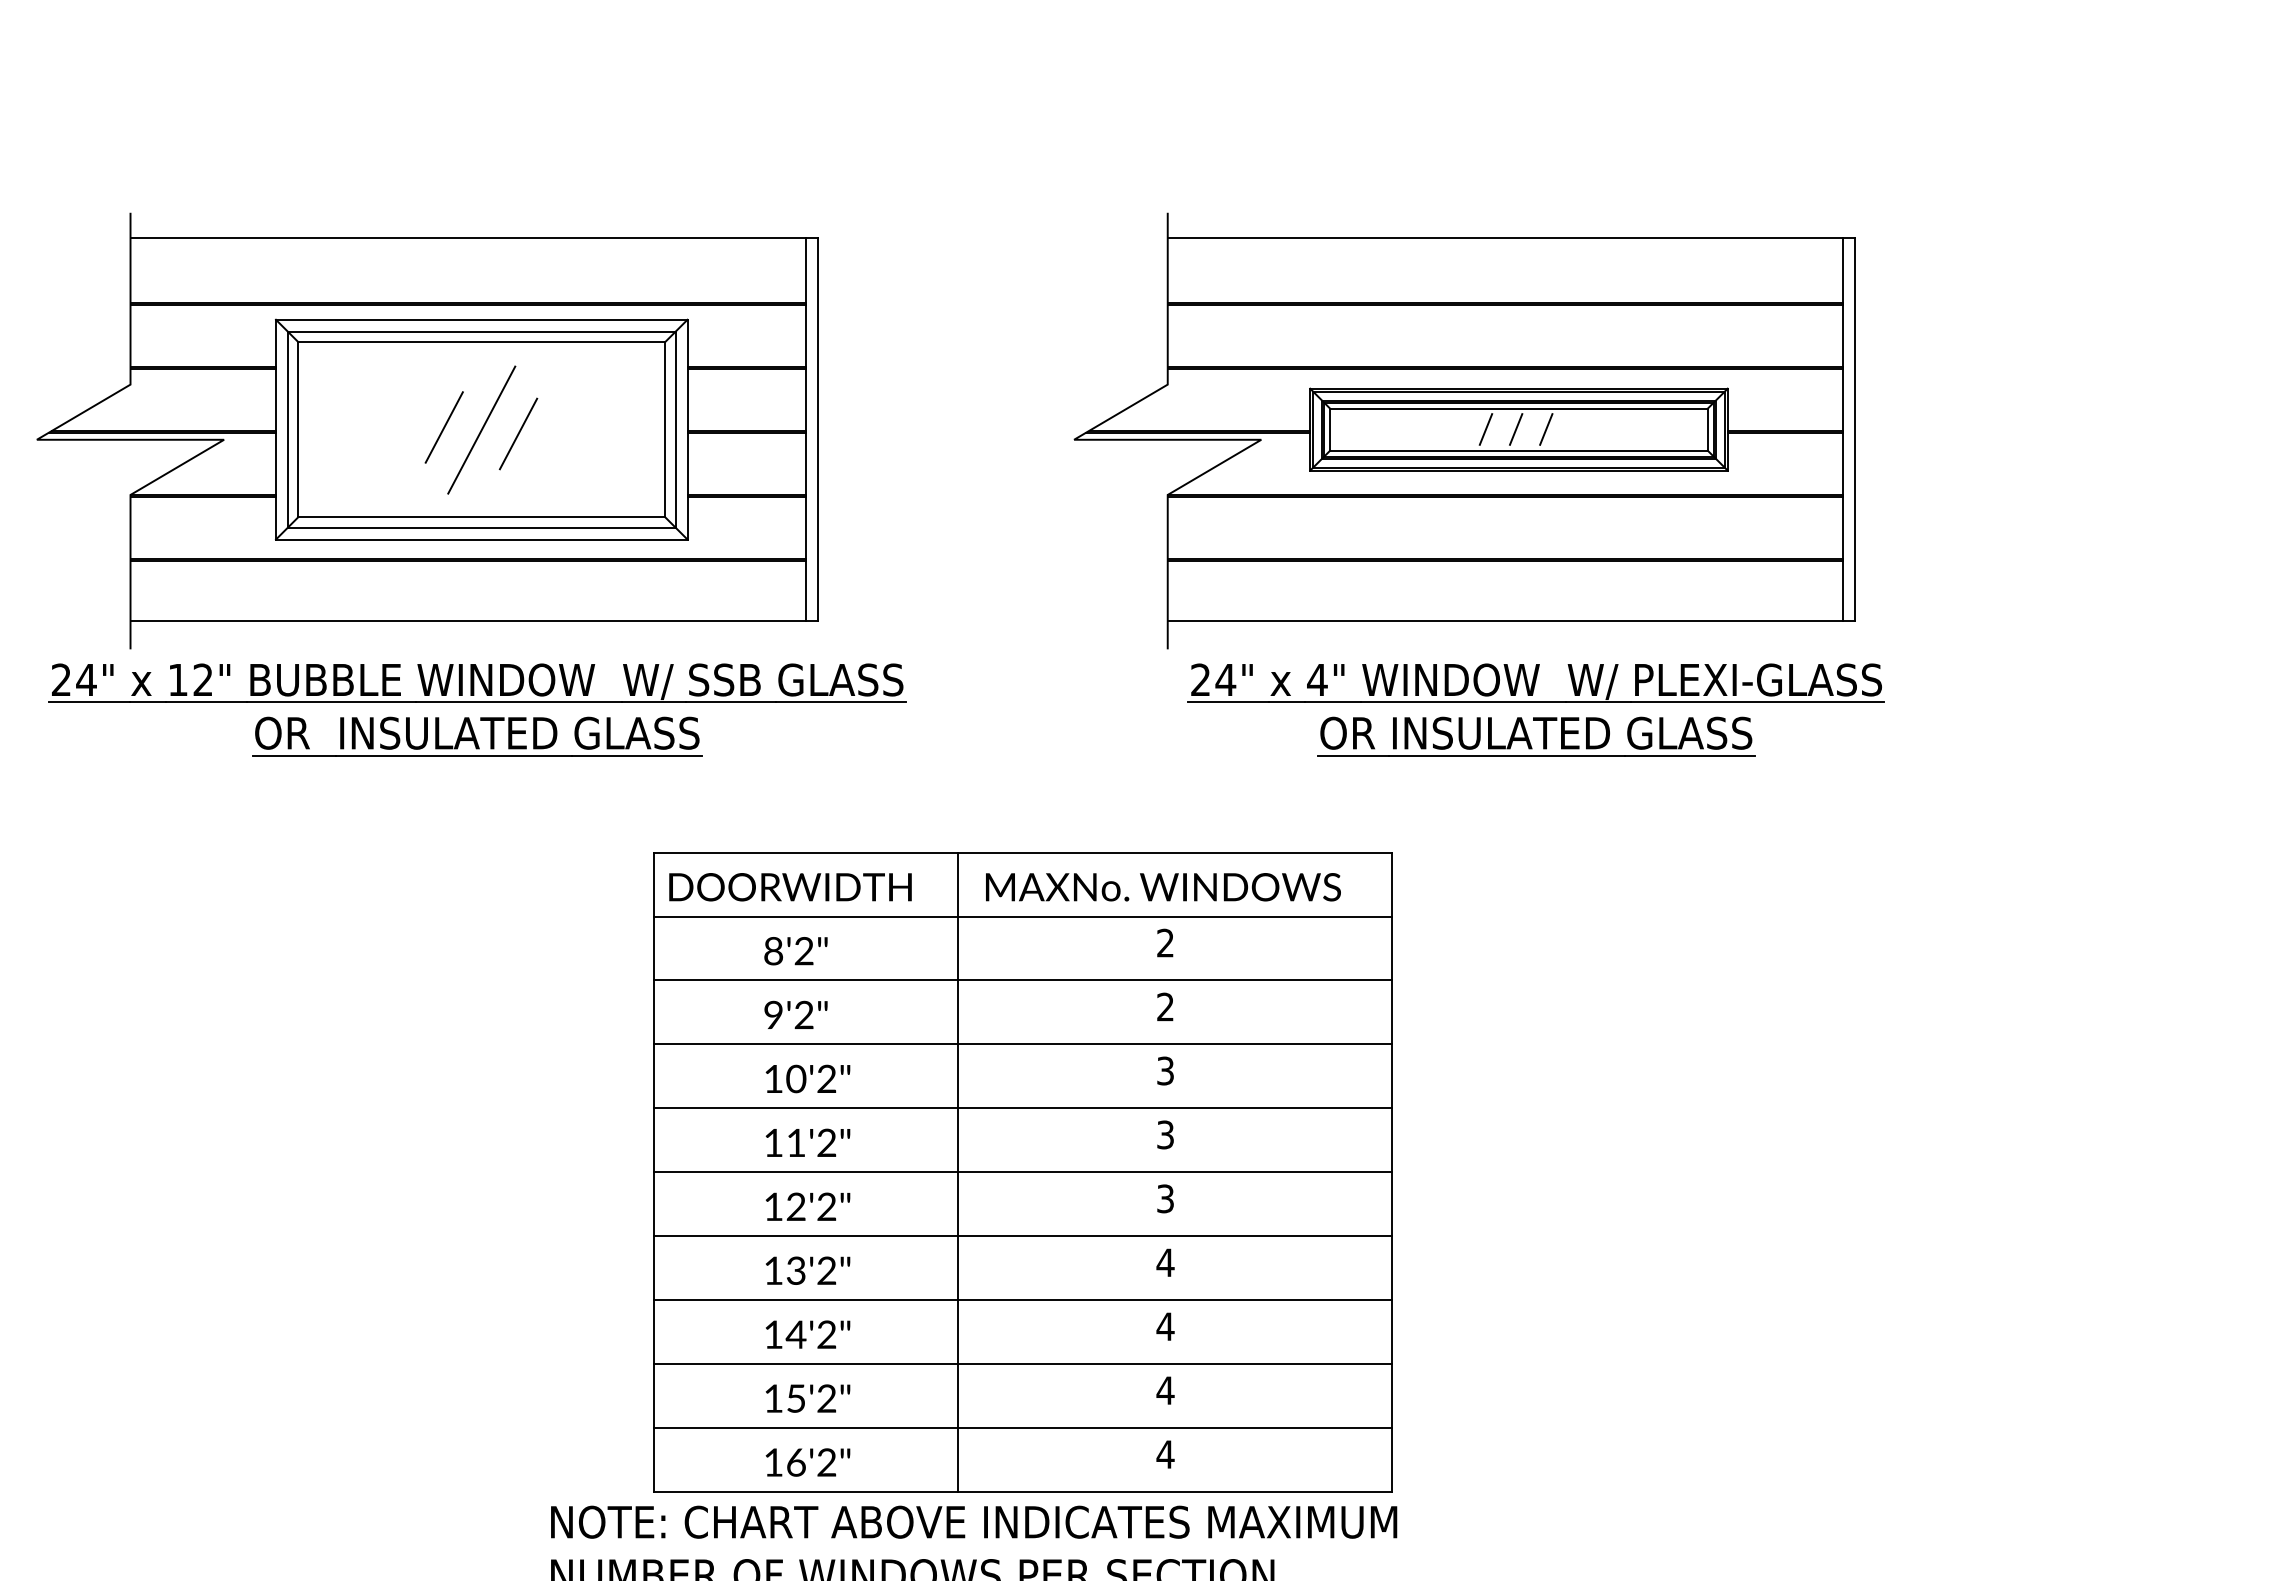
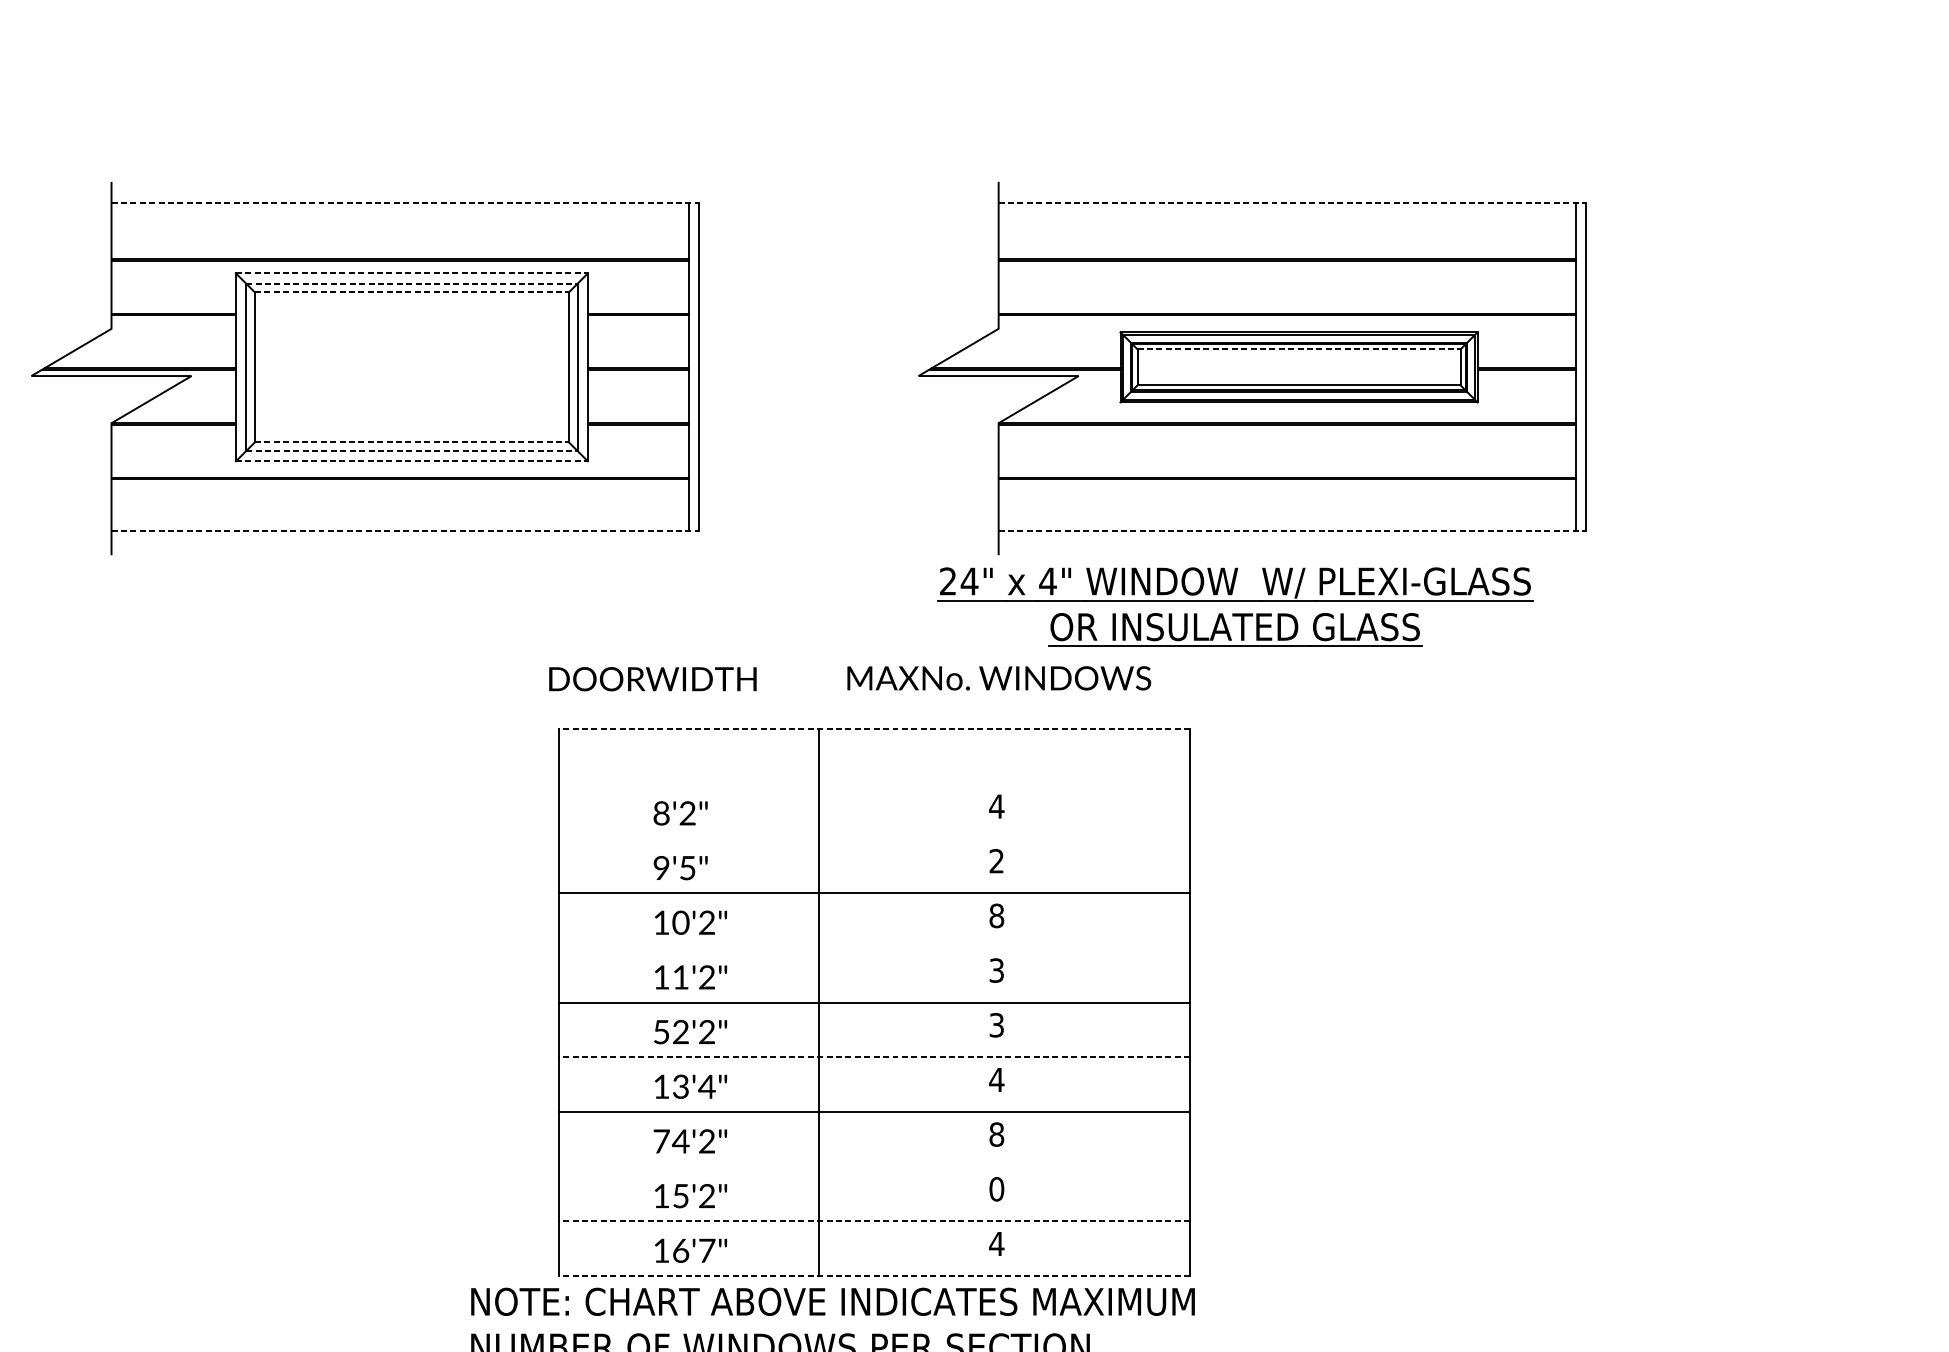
line: (474, 237) -> (405, 203), solid -> dashed
line: (1511, 237) -> (1292, 203), solid -> dashed
line: (481, 319) -> (411, 273), solid -> dashed
line: (481, 331) -> (411, 283), solid -> dashed
line: (481, 341) -> (411, 291), solid -> dashed
line: (1518, 408) -> (1298, 349), solid -> dashed
line: (443, 427) -> (379, 365), removed
line: (481, 429) -> (411, 367), removed
line: (1485, 429) -> (1270, 367), removed
line: (1515, 429) -> (1296, 367), removed
line: (1546, 429) -> (1322, 367), removed
line: (518, 433) -> (443, 370), removed
line: (481, 517) -> (411, 442), solid -> dashed
line: (481, 527) -> (411, 451), solid -> dashed
line: (481, 539) -> (411, 461), solid -> dashed
line: (474, 621) -> (405, 531), solid -> dashed
line: (1511, 621) -> (1292, 531), solid -> dashed
part: (477, 702) -> (408, 600), removed
part: (1535, 702) -> (1234, 600), moved
line: (1022, 852) -> (874, 729), solid -> dashed
text: (790, 887) -> (652, 679), moved
text: (1163, 887) -> (999, 678), moved
line: (1022, 916) -> (874, 783), removed
text: (1165, 942) -> (996, 806), 2 -> 4
line: (1022, 980) -> (874, 838), removed
text: (803, 1014) -> (687, 867), 9'2" -> 9'5"
text: (1165, 1070) -> (996, 915), 3 -> 8
line: (1022, 1108) -> (874, 947), removed
text: (773, 1206) -> (661, 1031), 12'2" -> 52'2"
line: (1022, 1236) -> (874, 1057), solid -> dashed
text: (826, 1270) -> (706, 1086), 13'2" -> 13'4"
text: (1165, 1326) -> (996, 1134), 4 -> 8
text: (773, 1334) -> (661, 1141), 14'2" -> 74'2"
line: (1022, 1364) -> (874, 1166), removed
text: (1165, 1390) -> (996, 1189), 4 -> 0
line: (1022, 1427) -> (874, 1220), solid -> dashed
text: (826, 1462) -> (706, 1250), 16'2" -> 16'7"
line: (1022, 1491) -> (874, 1275), solid -> dashed

